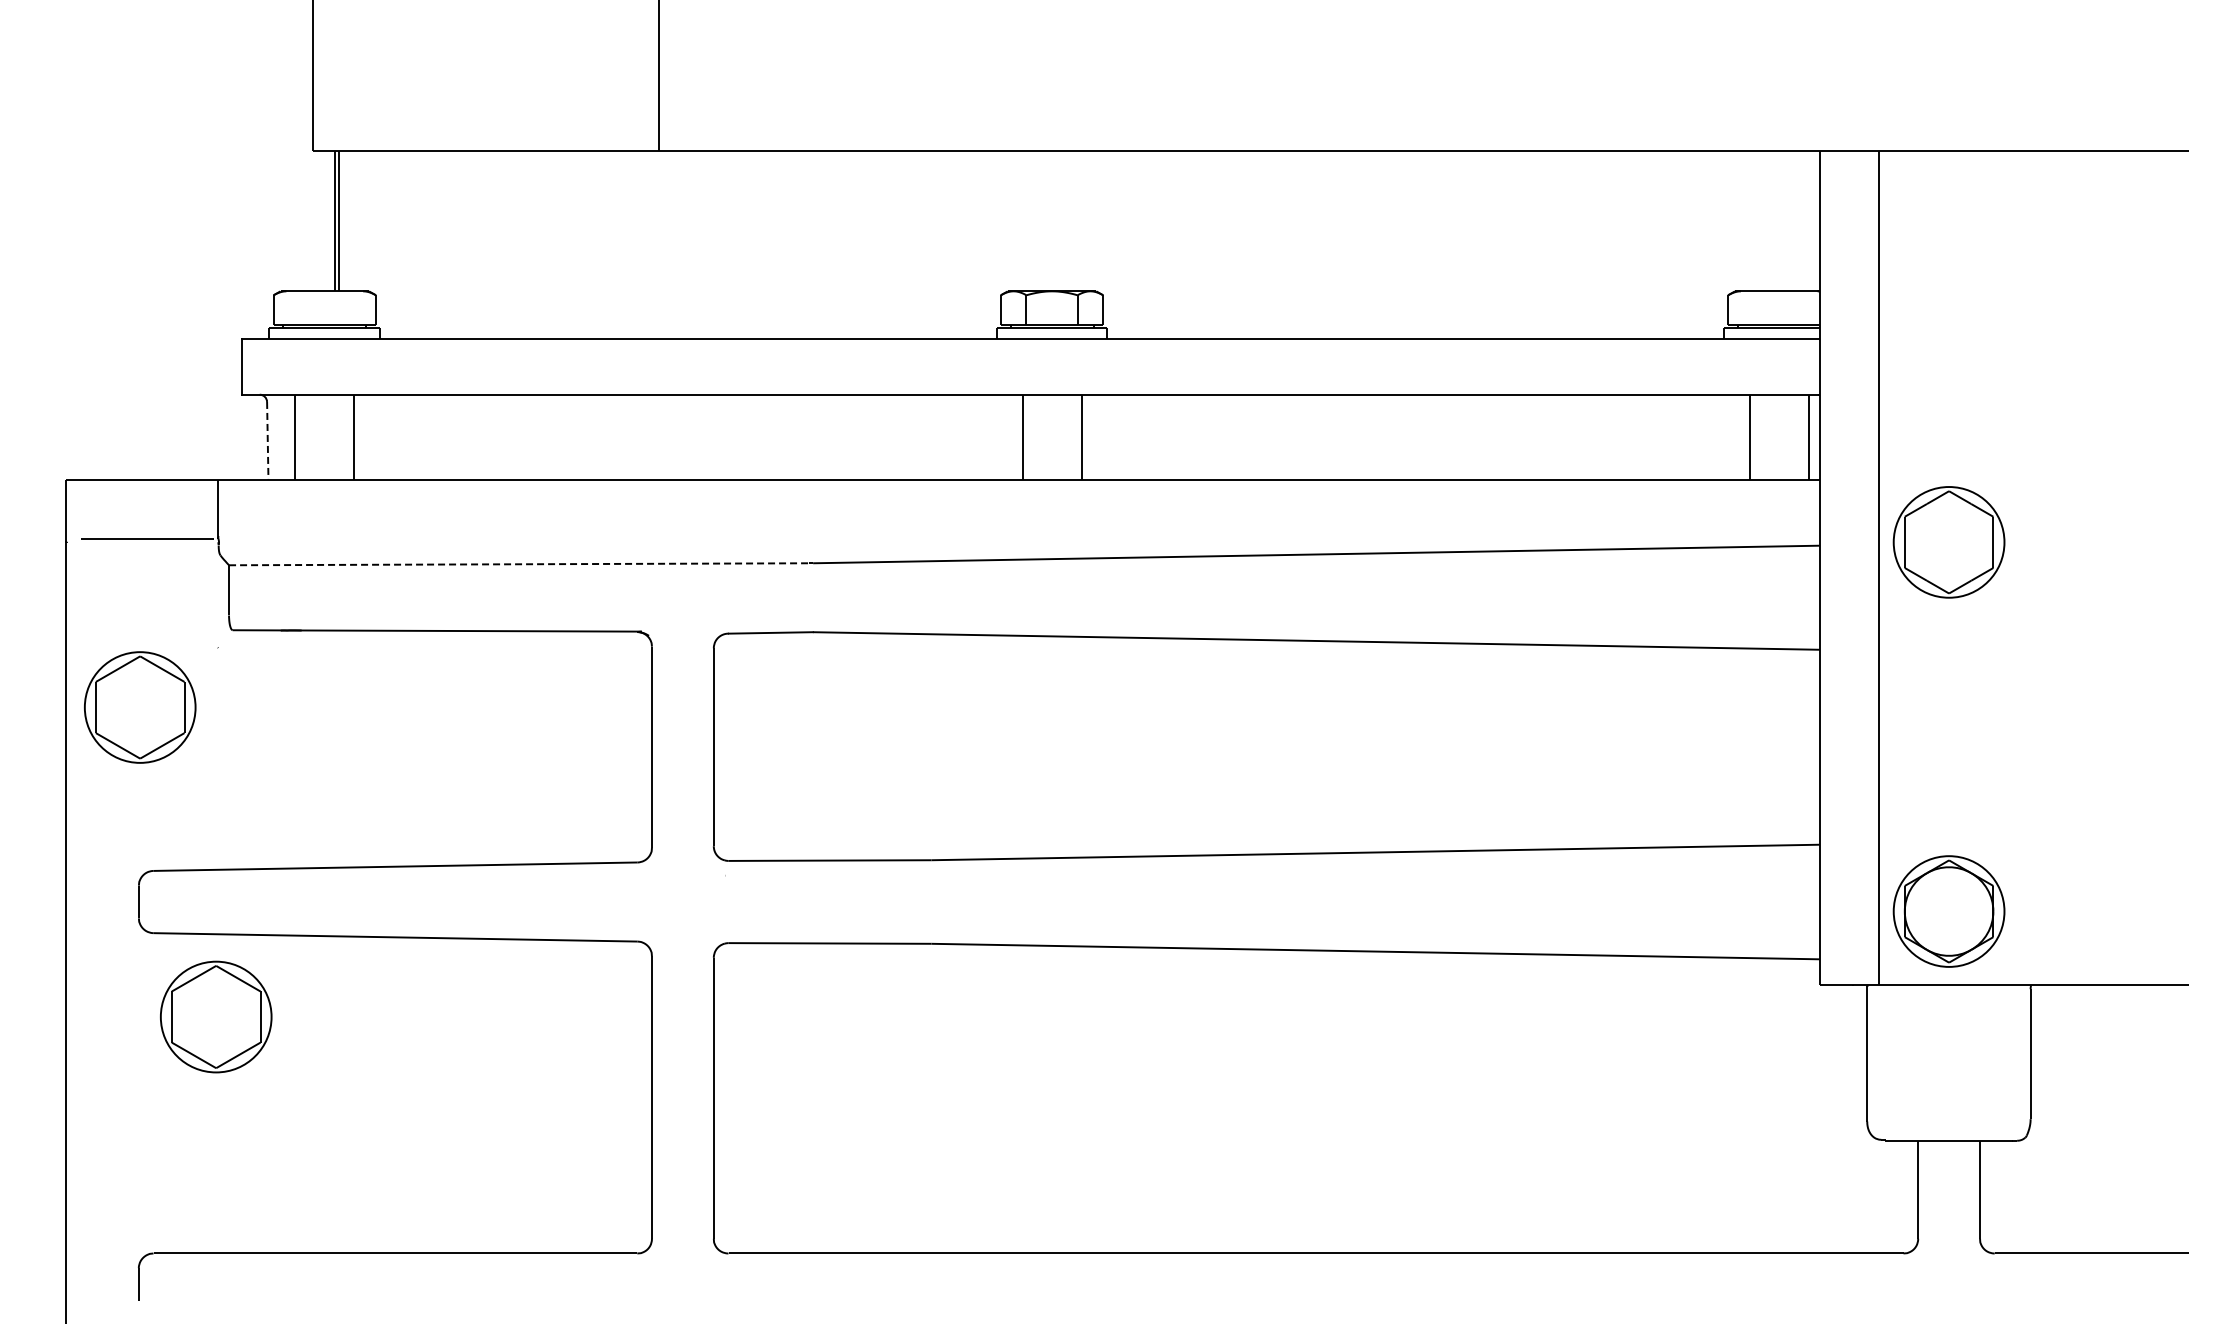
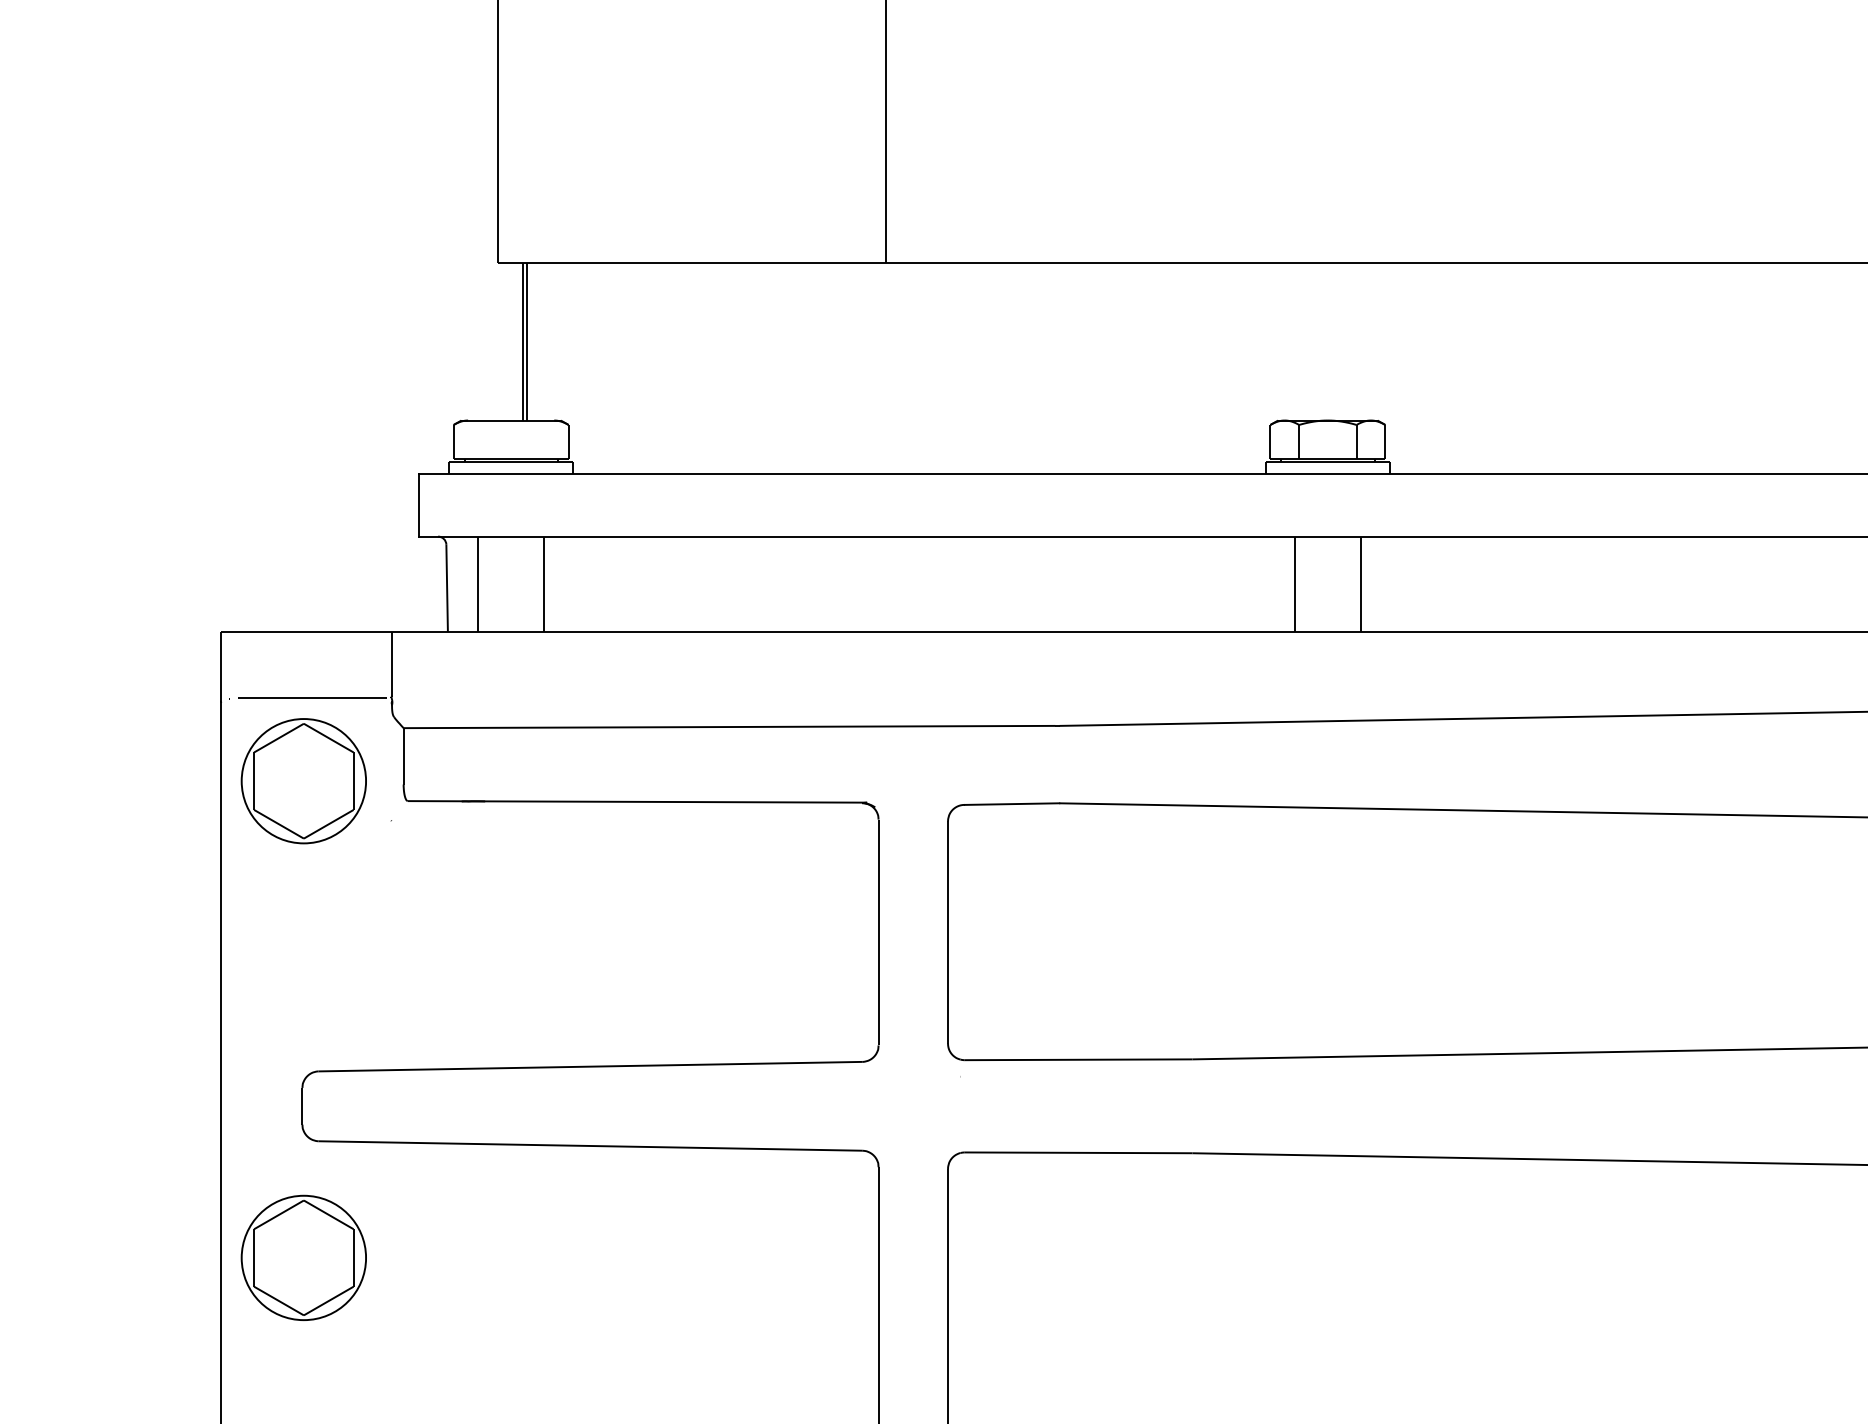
line: (267, 440) -> (446, 588), dashed -> solid
line: (519, 564) -> (729, 727), dashed -> solid
part: (140, 707) -> (304, 781), moved
part: (216, 1016) -> (304, 1257), moved

